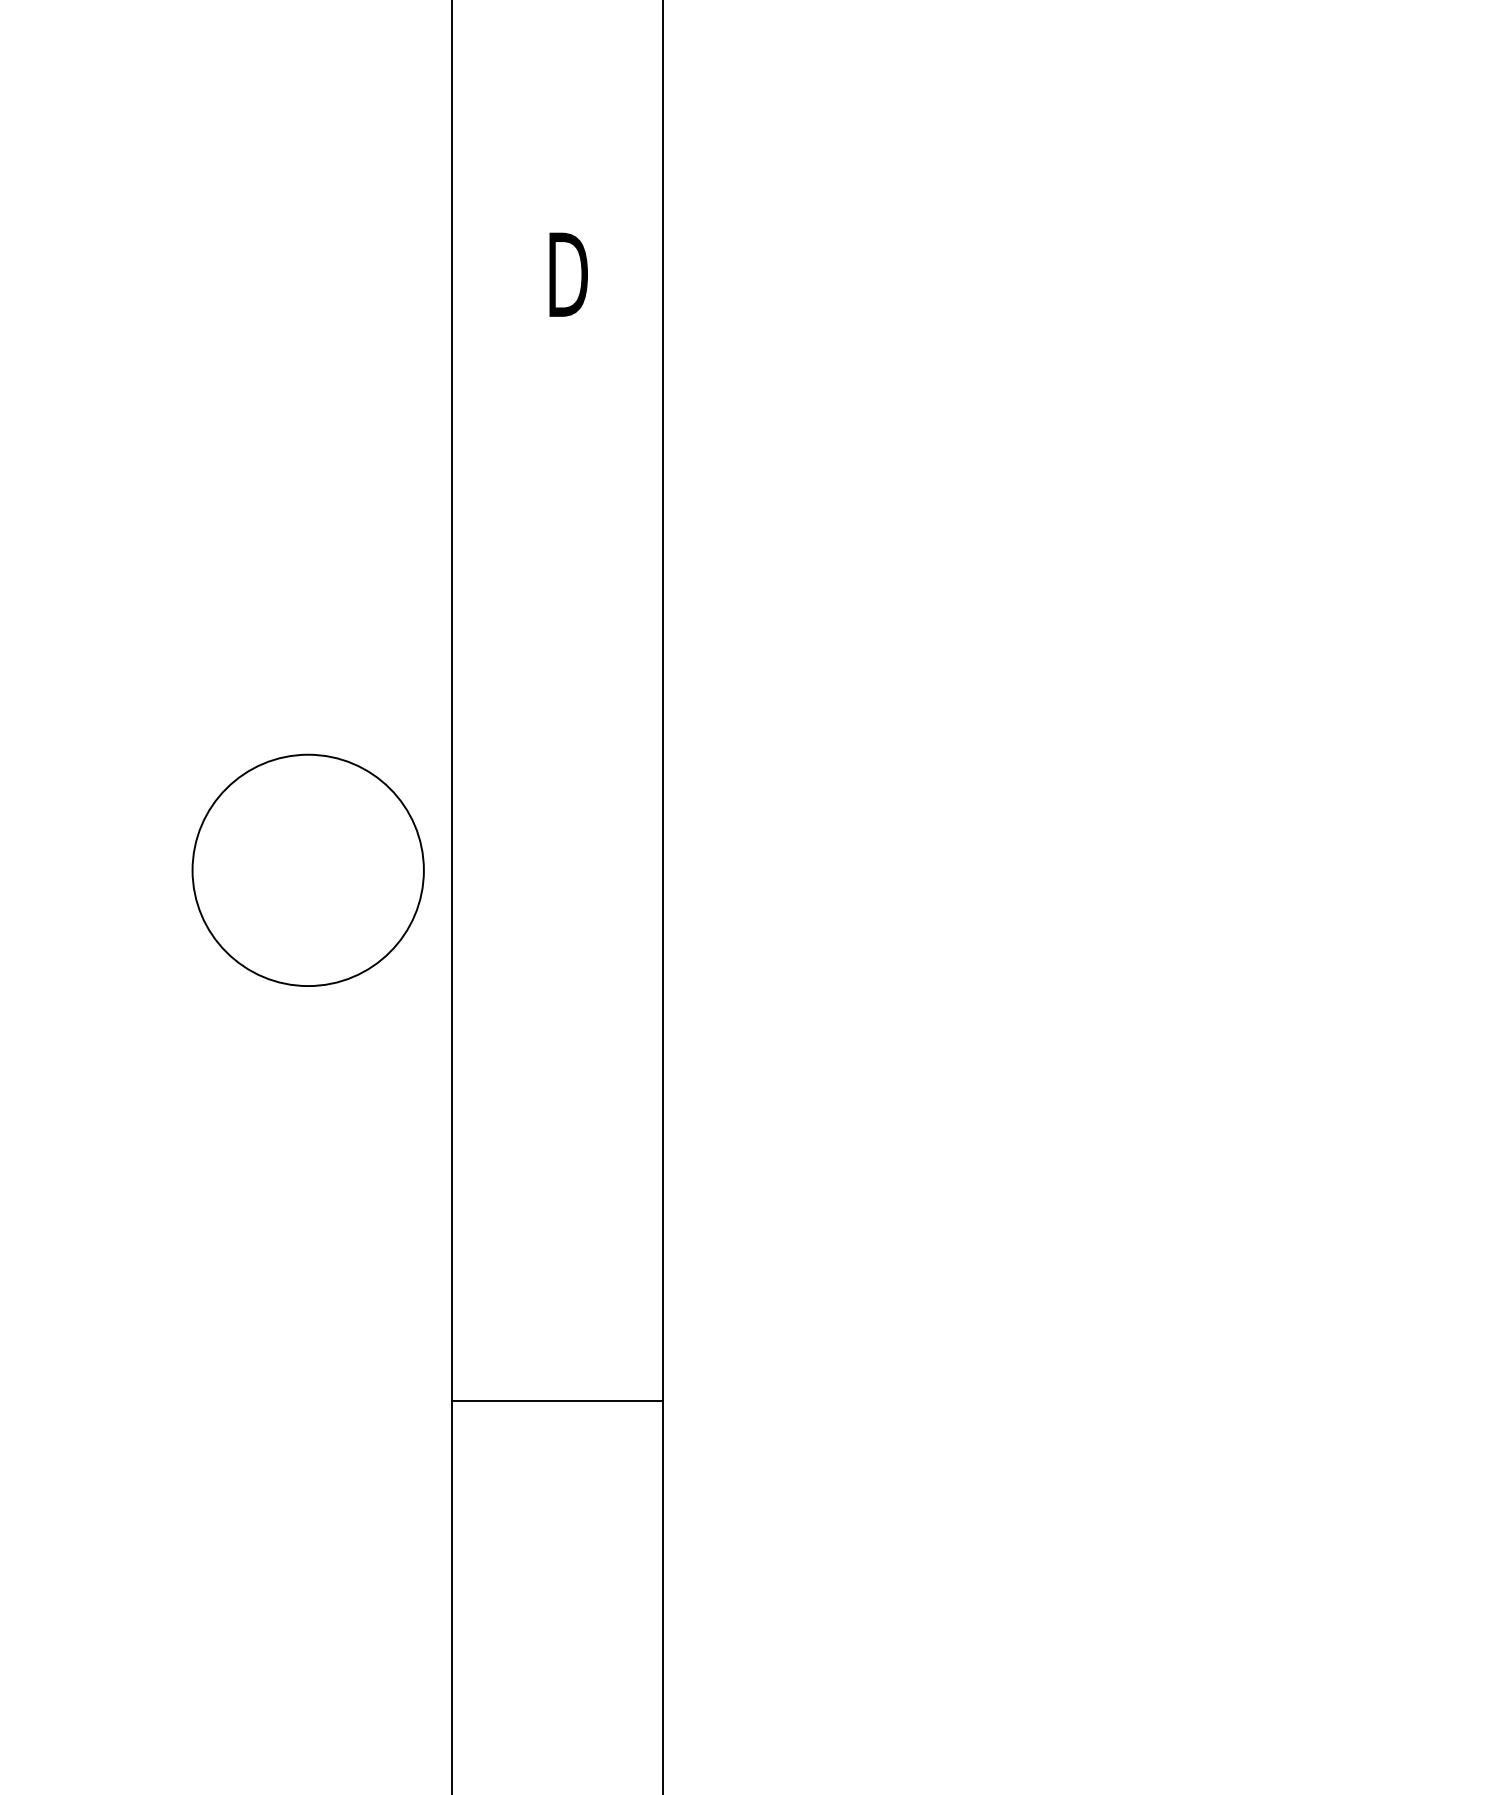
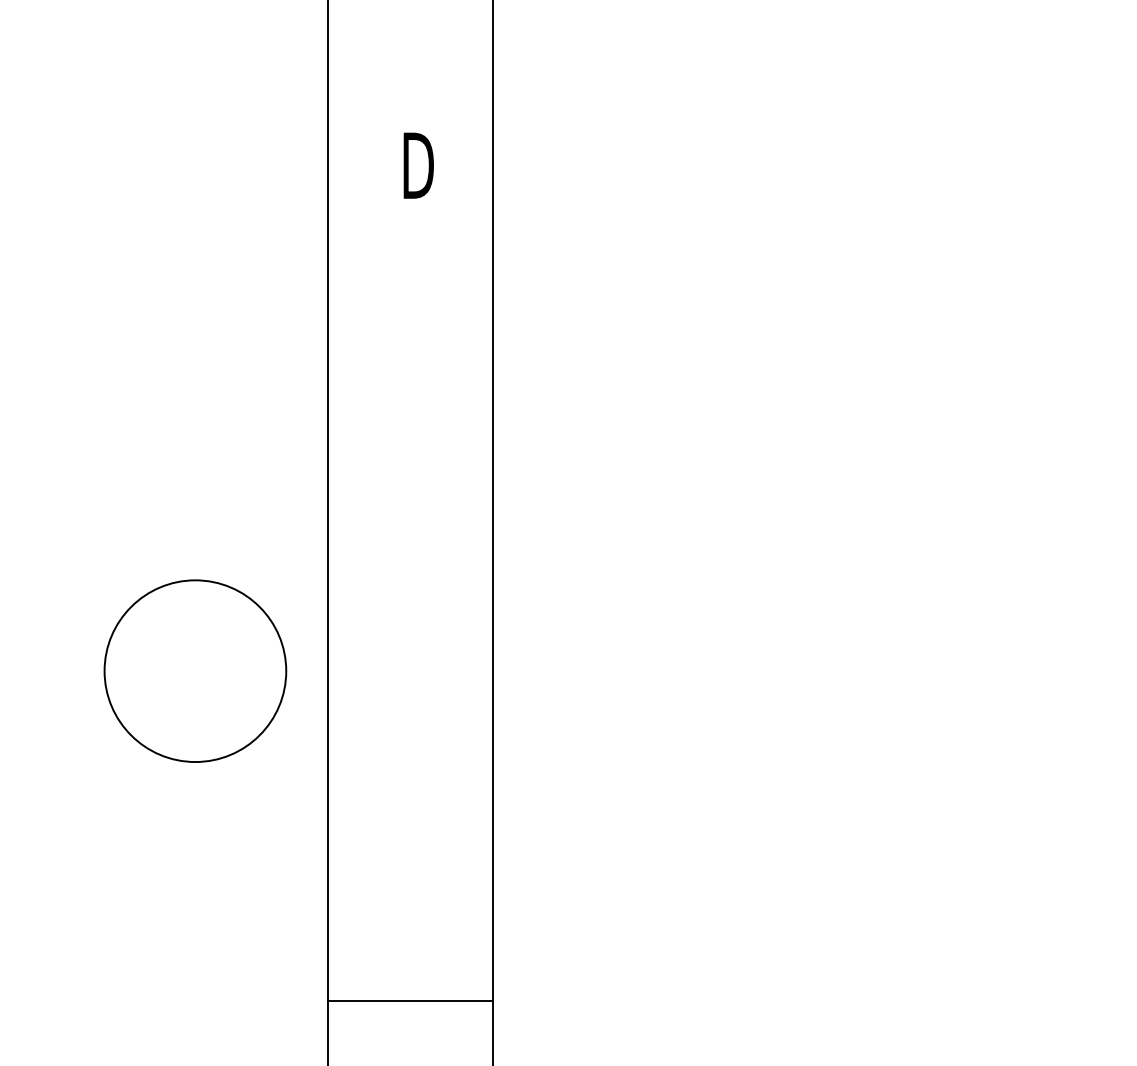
circle: (307, 869) -> (194, 670), moved
line: (557, 1401) -> (410, 1001), moved

